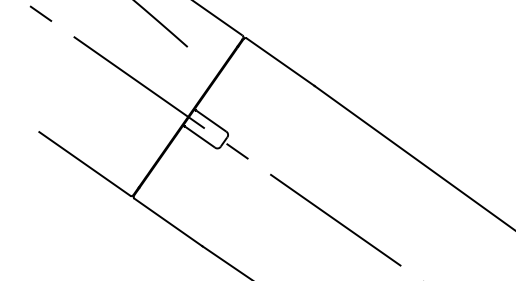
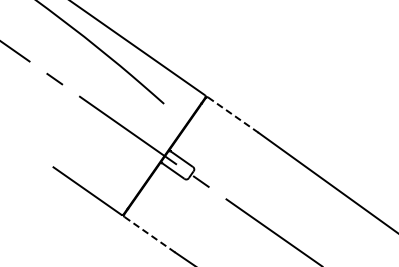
line: (280, 62) -> (233, 115), solid -> dashed
line: (168, 222) -> (149, 234), solid -> dashed

